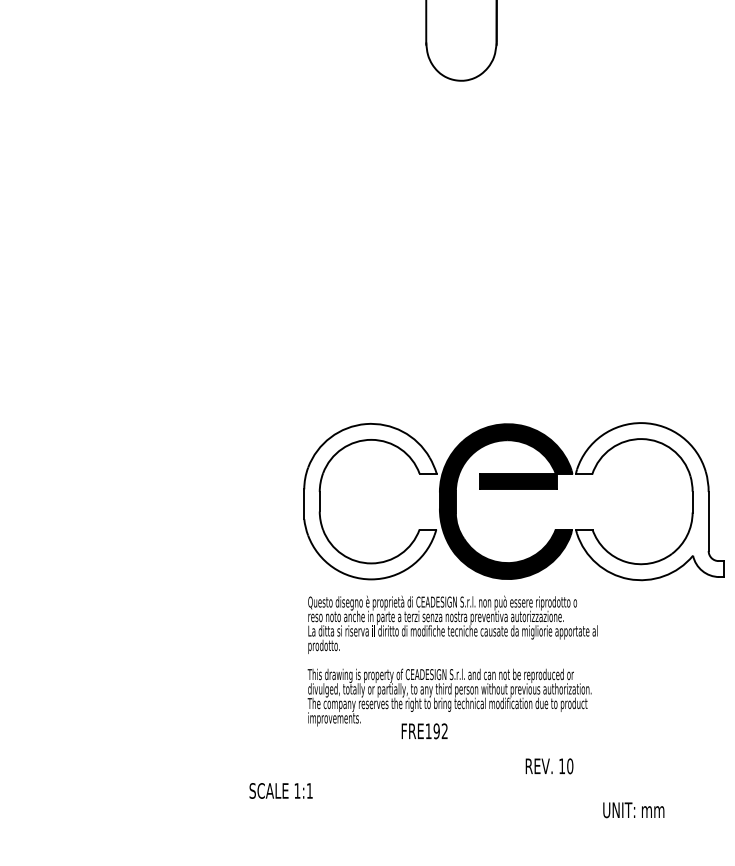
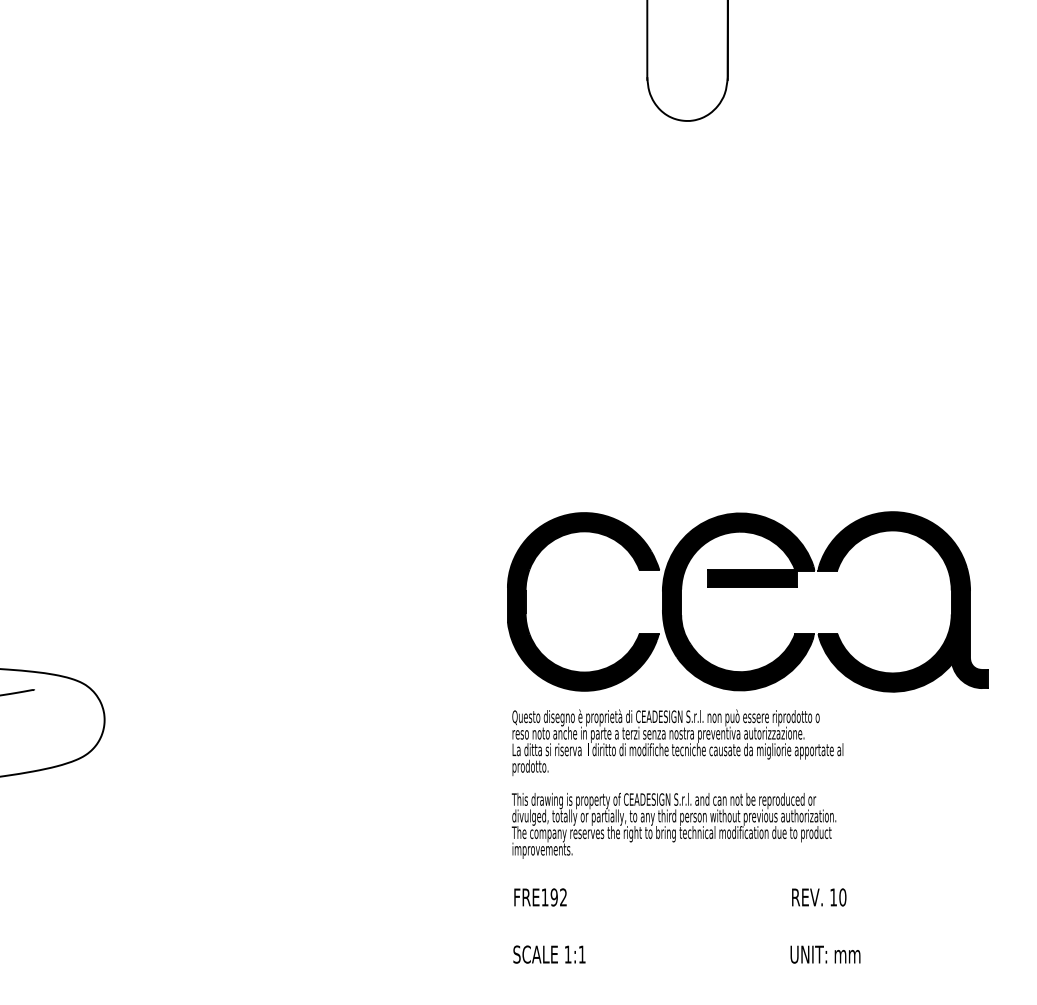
fill: (370, 501) -> (583, 601), added
fill: (649, 501) -> (902, 601), added
text: (424, 731) -> (540, 897), moved
text: (549, 766) -> (819, 897), moved
text: (281, 790) -> (549, 954), moved
text: (633, 810) -> (825, 954), moved

